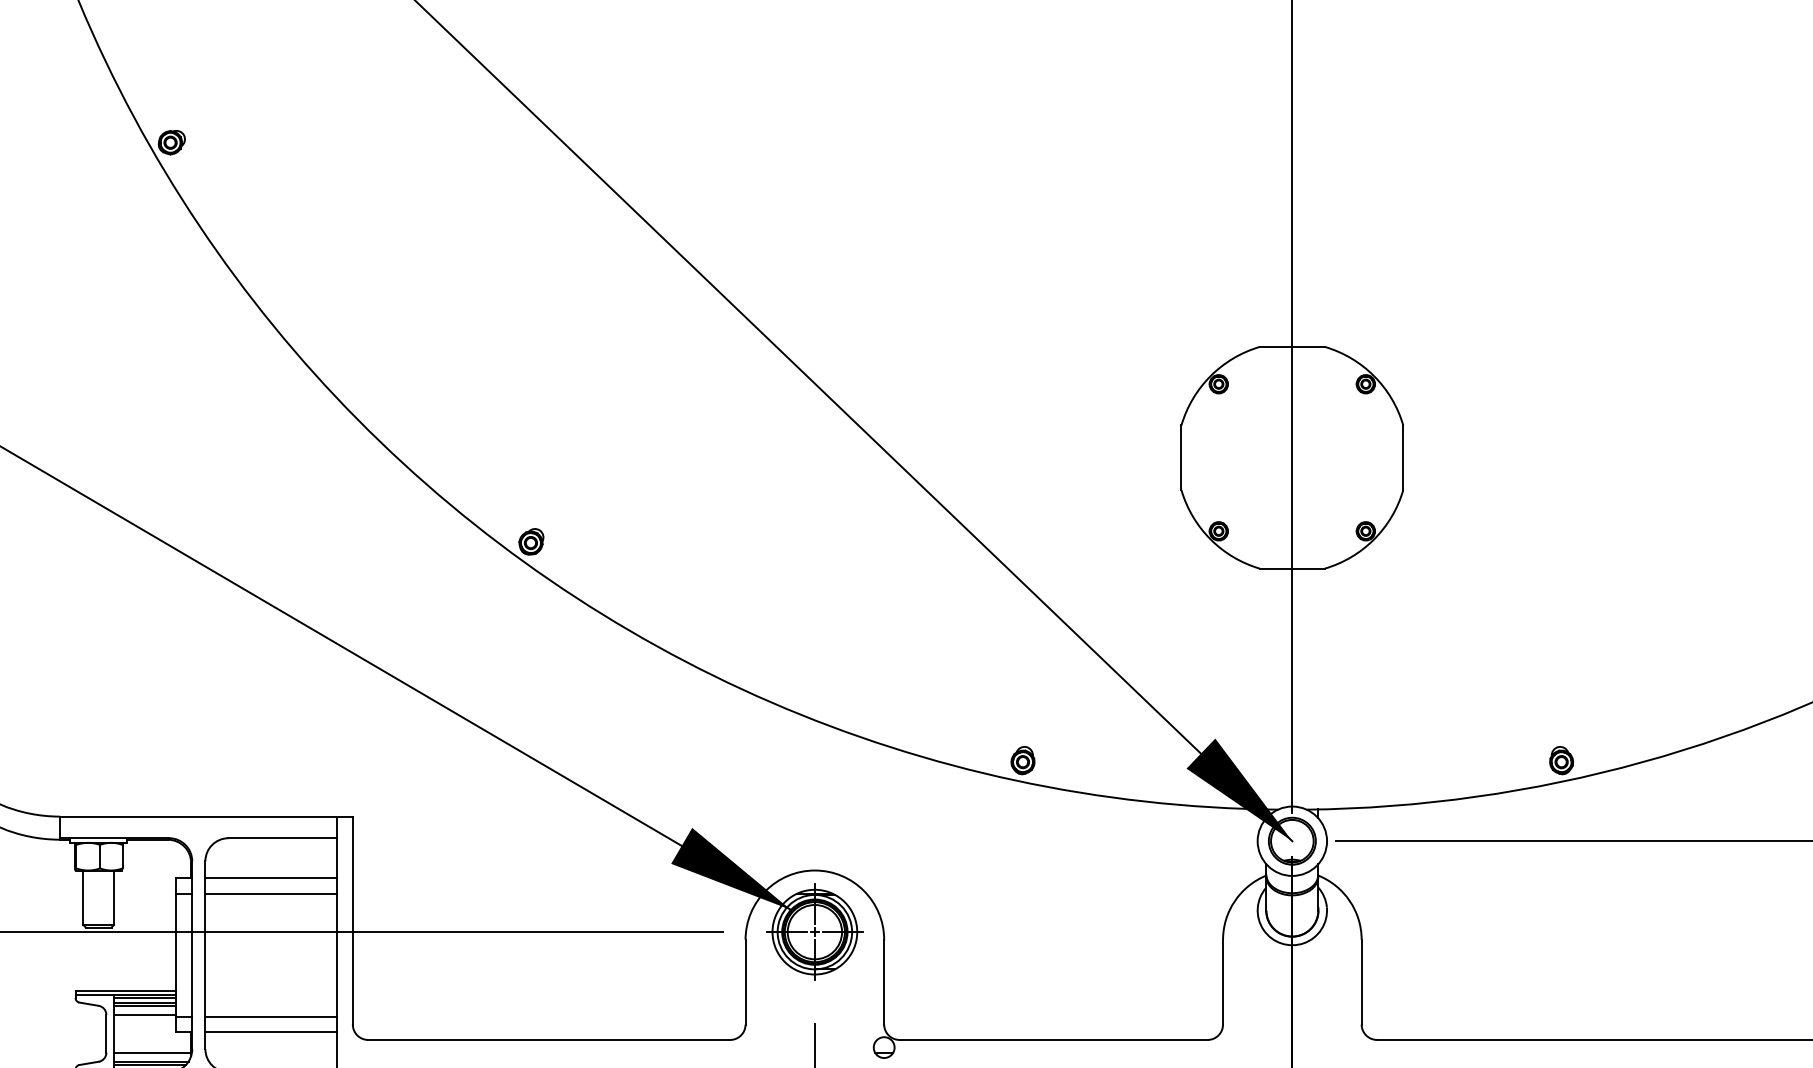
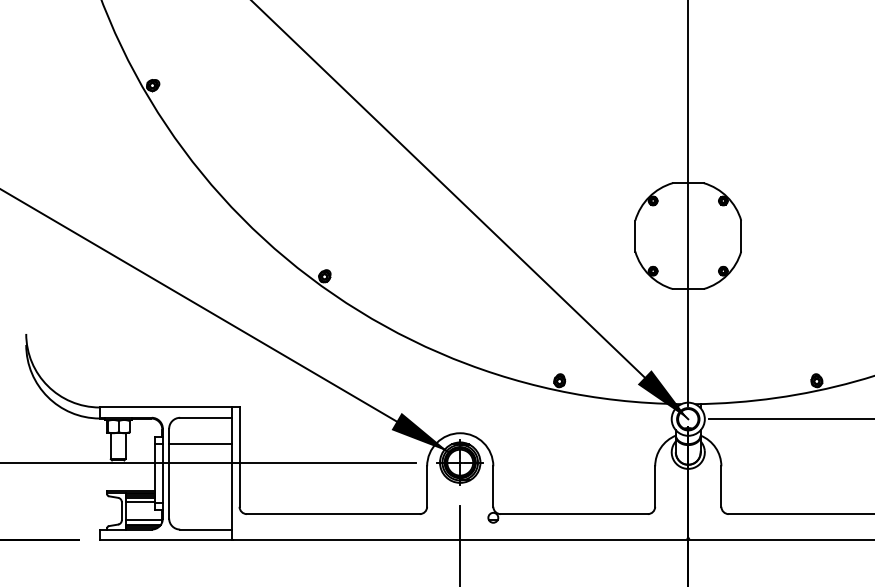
line: (271, 877) -> (200, 436), removed
line: (271, 1017) -> (200, 503), removed
line: (271, 1032) -> (200, 510), removed

